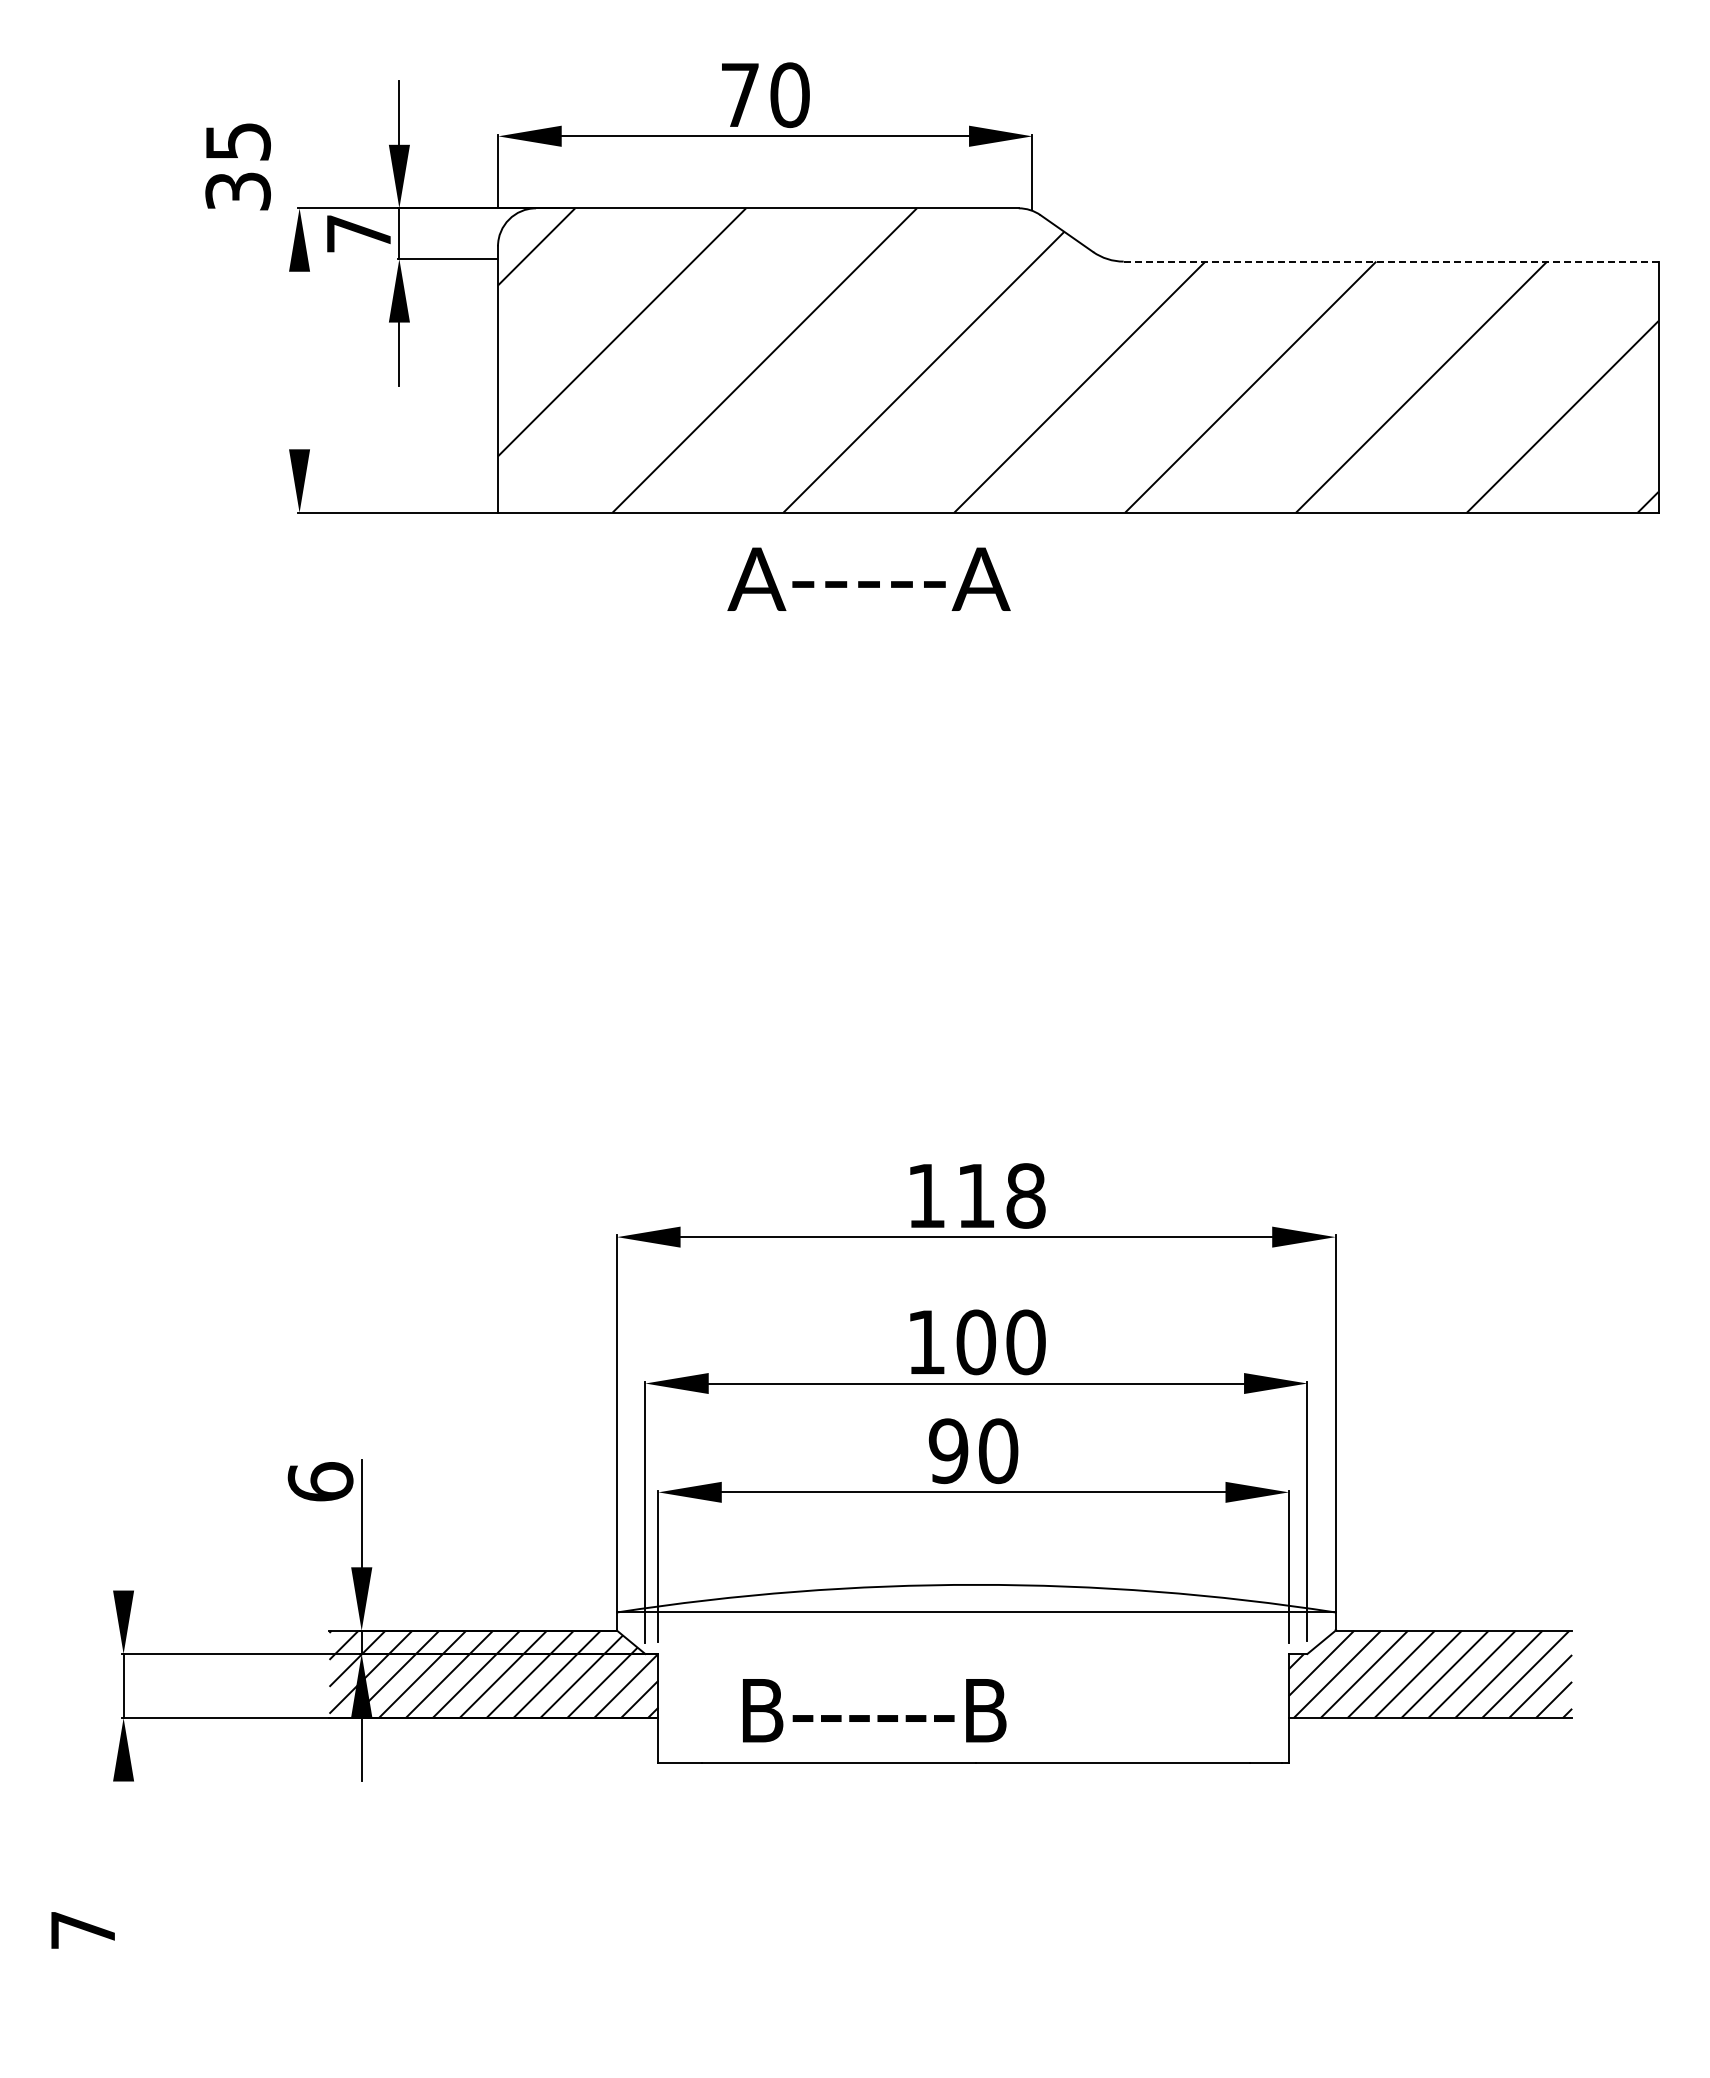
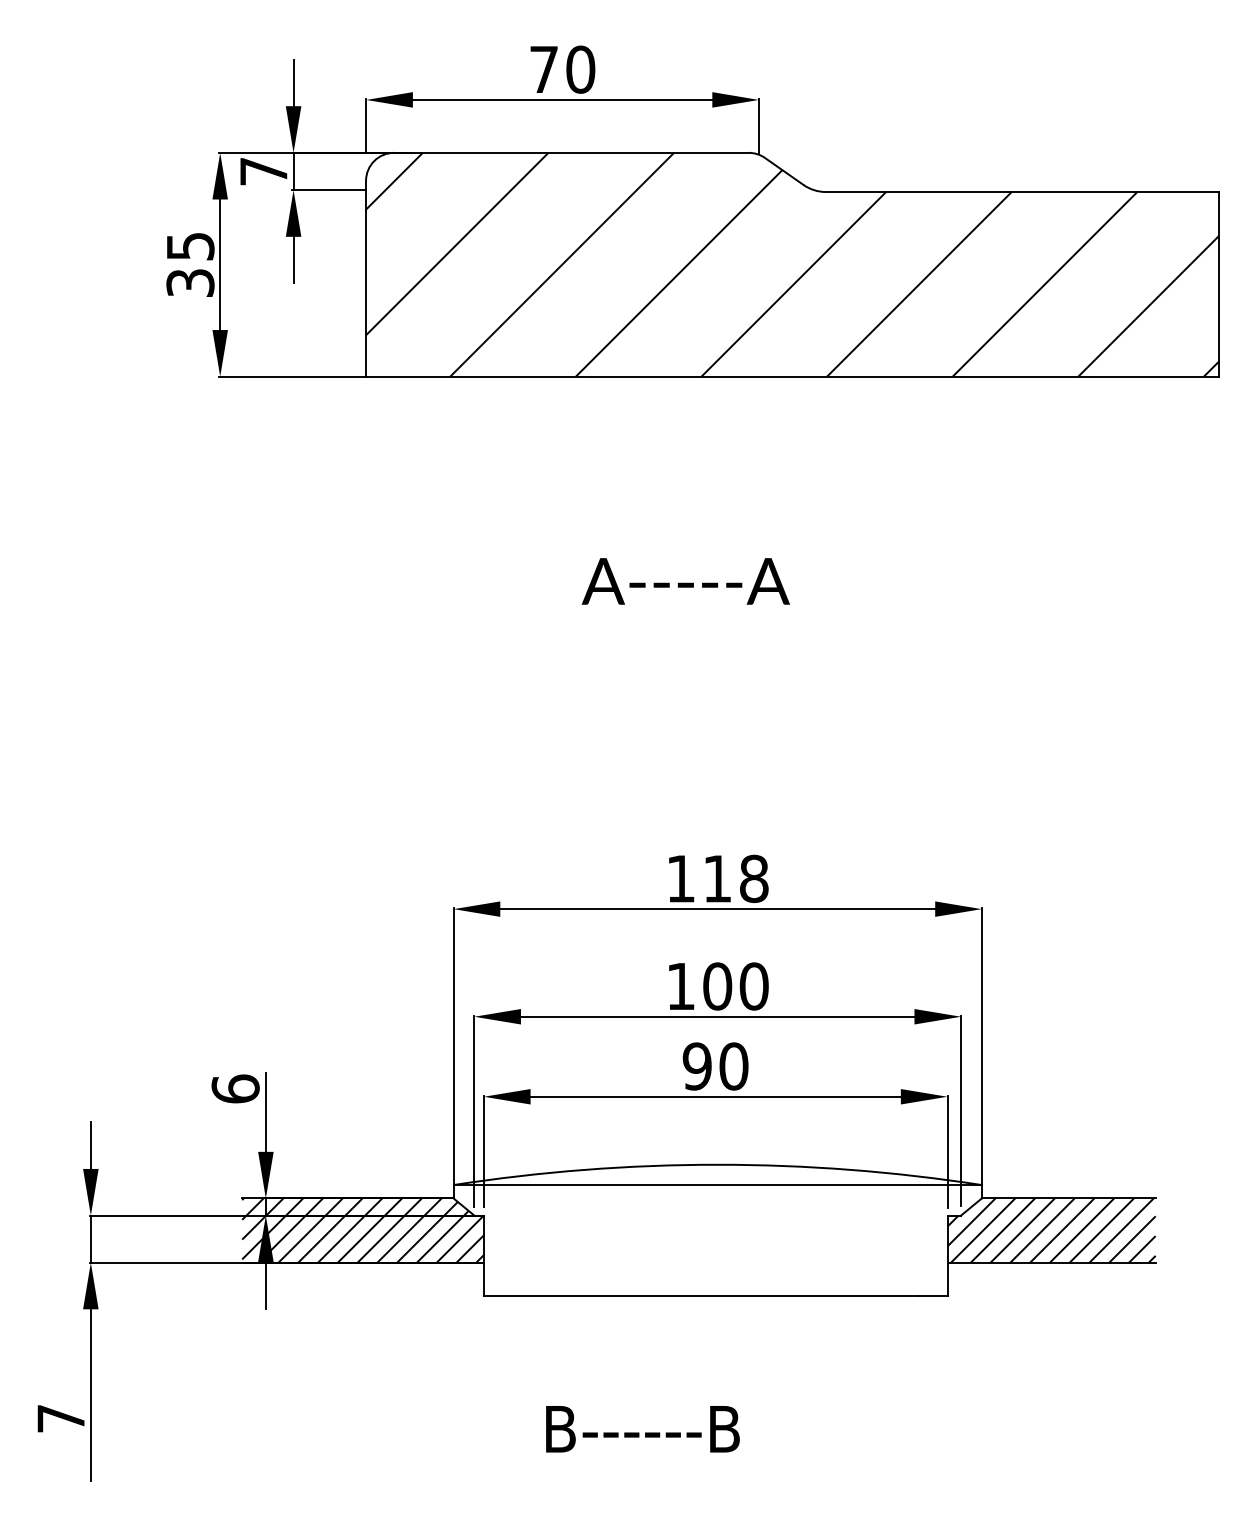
text: (237, 166) -> (190, 264), moved
line: (1391, 261) -> (1022, 191), dashed -> solid
line: (299, 360) -> (220, 264), added
text: (868, 578) -> (685, 580), moved
line: (123, 1558) -> (90, 1145), added
text: (874, 1710) -> (642, 1429), moved
line: (123, 1898) -> (90, 1395), added

